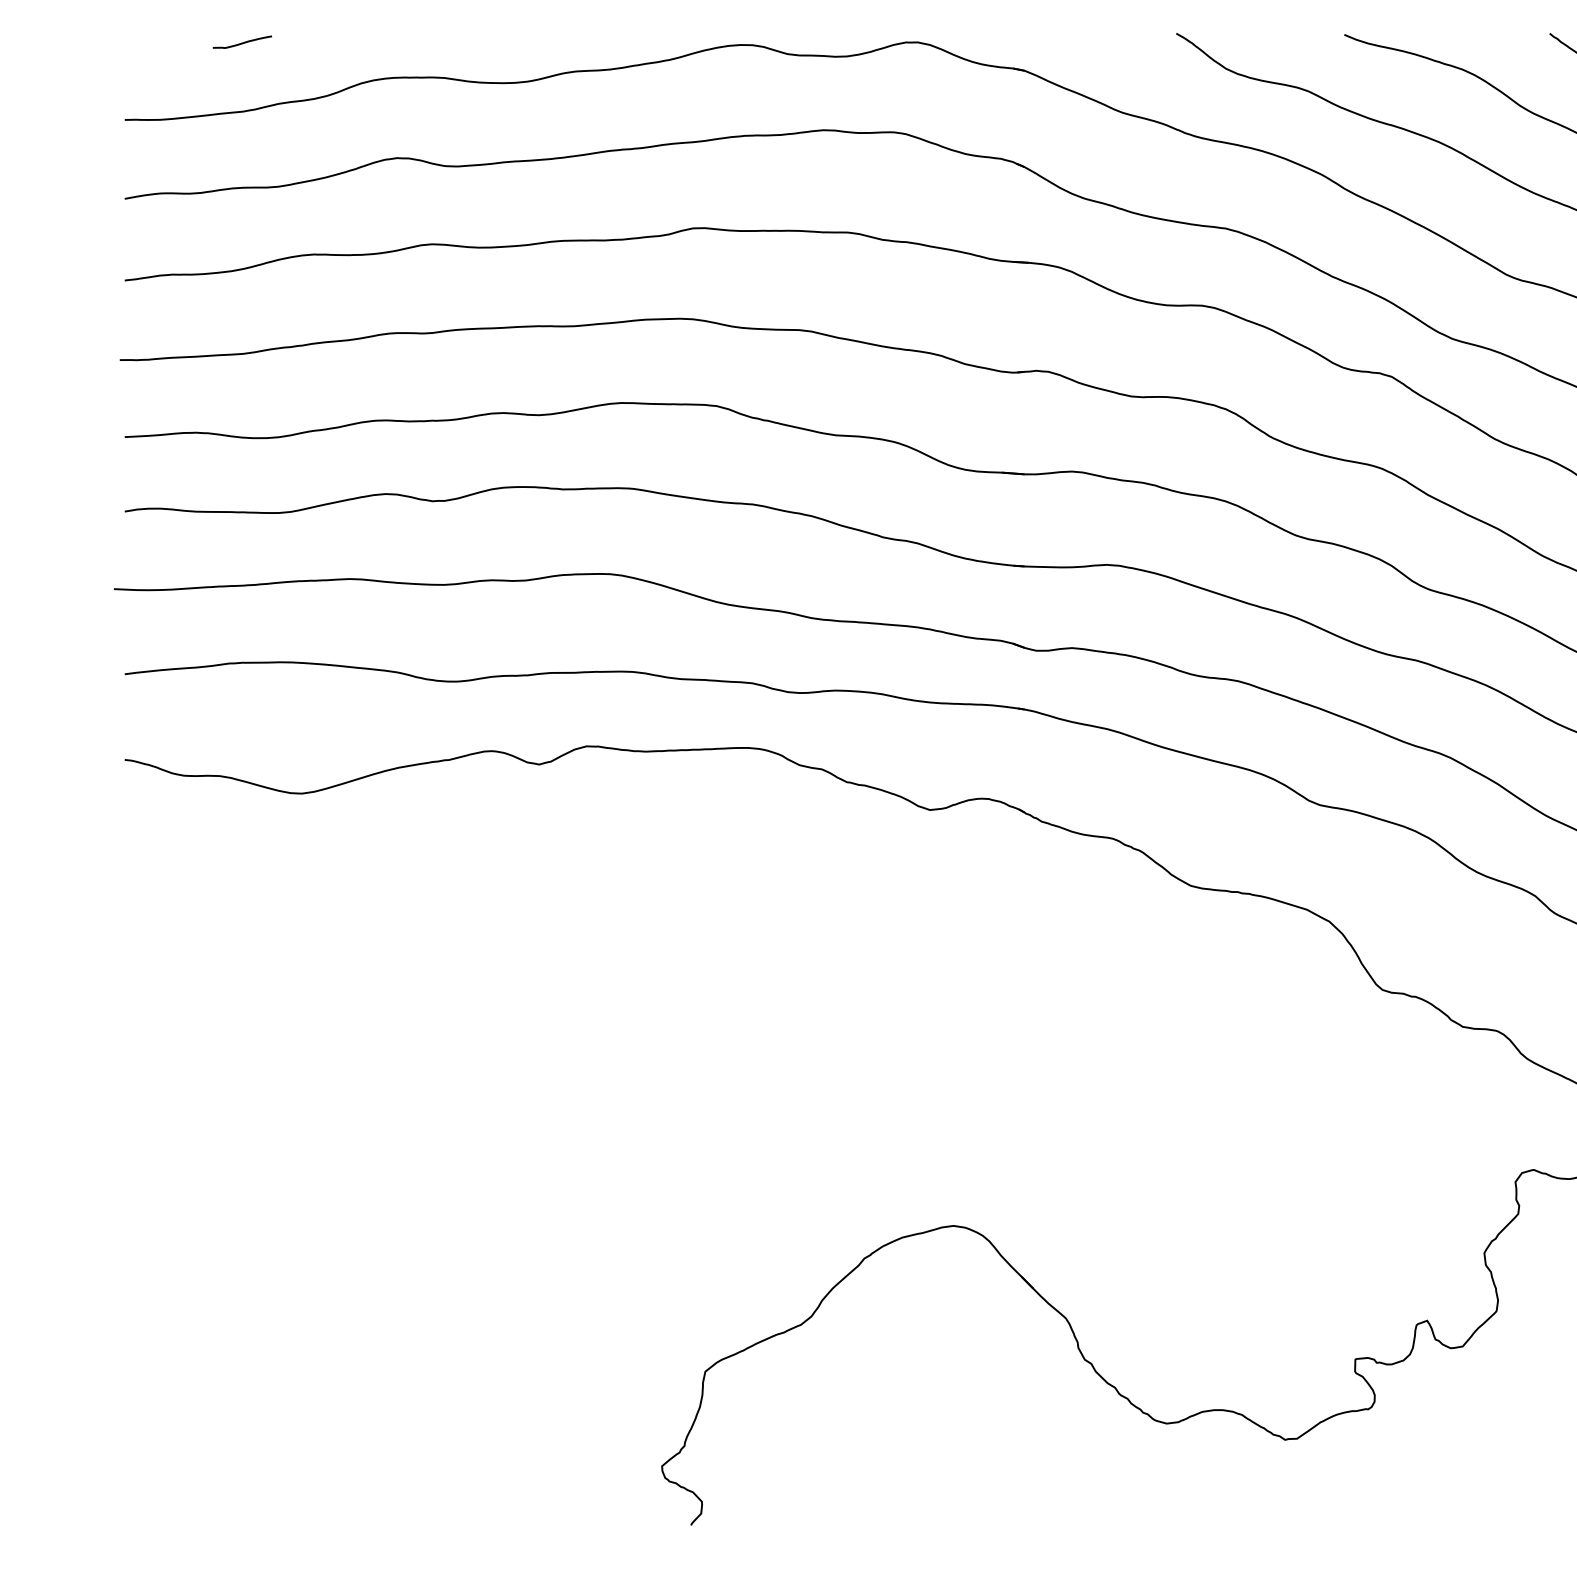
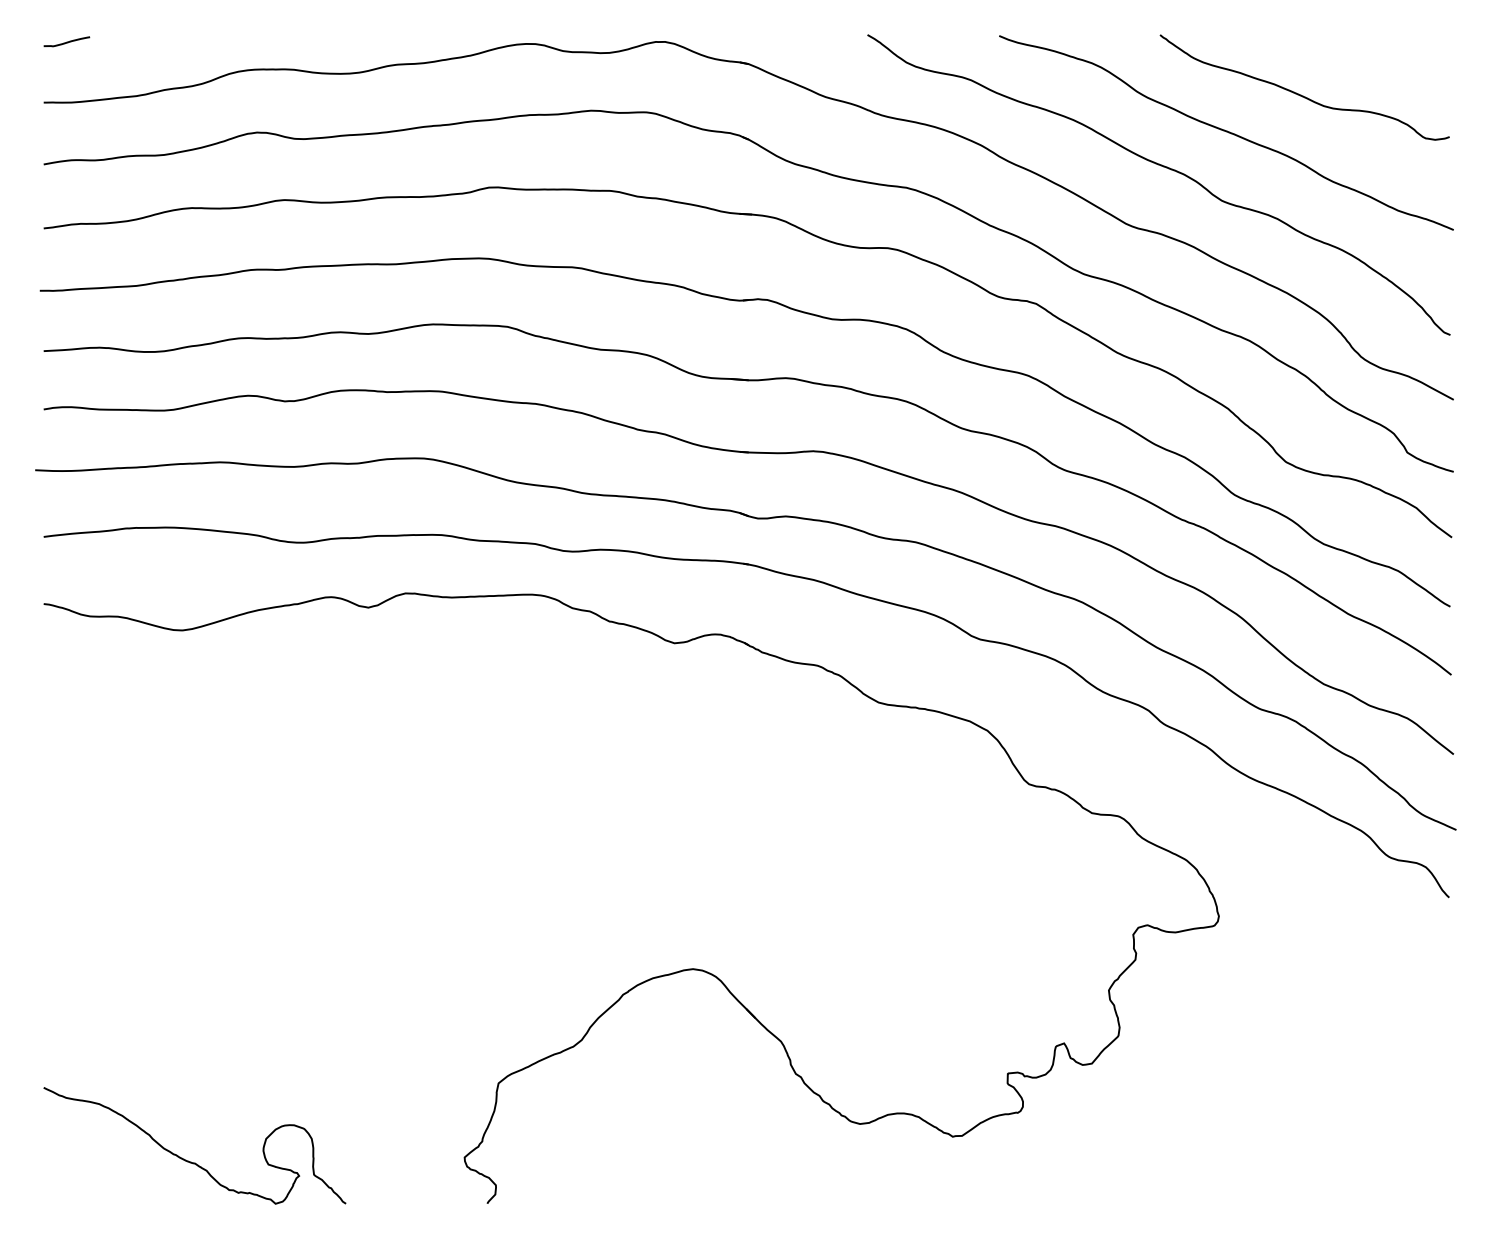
curve: (241, 41) -> (66, 41), moved
curve: (309, 1470) -> (188, 1160), added

